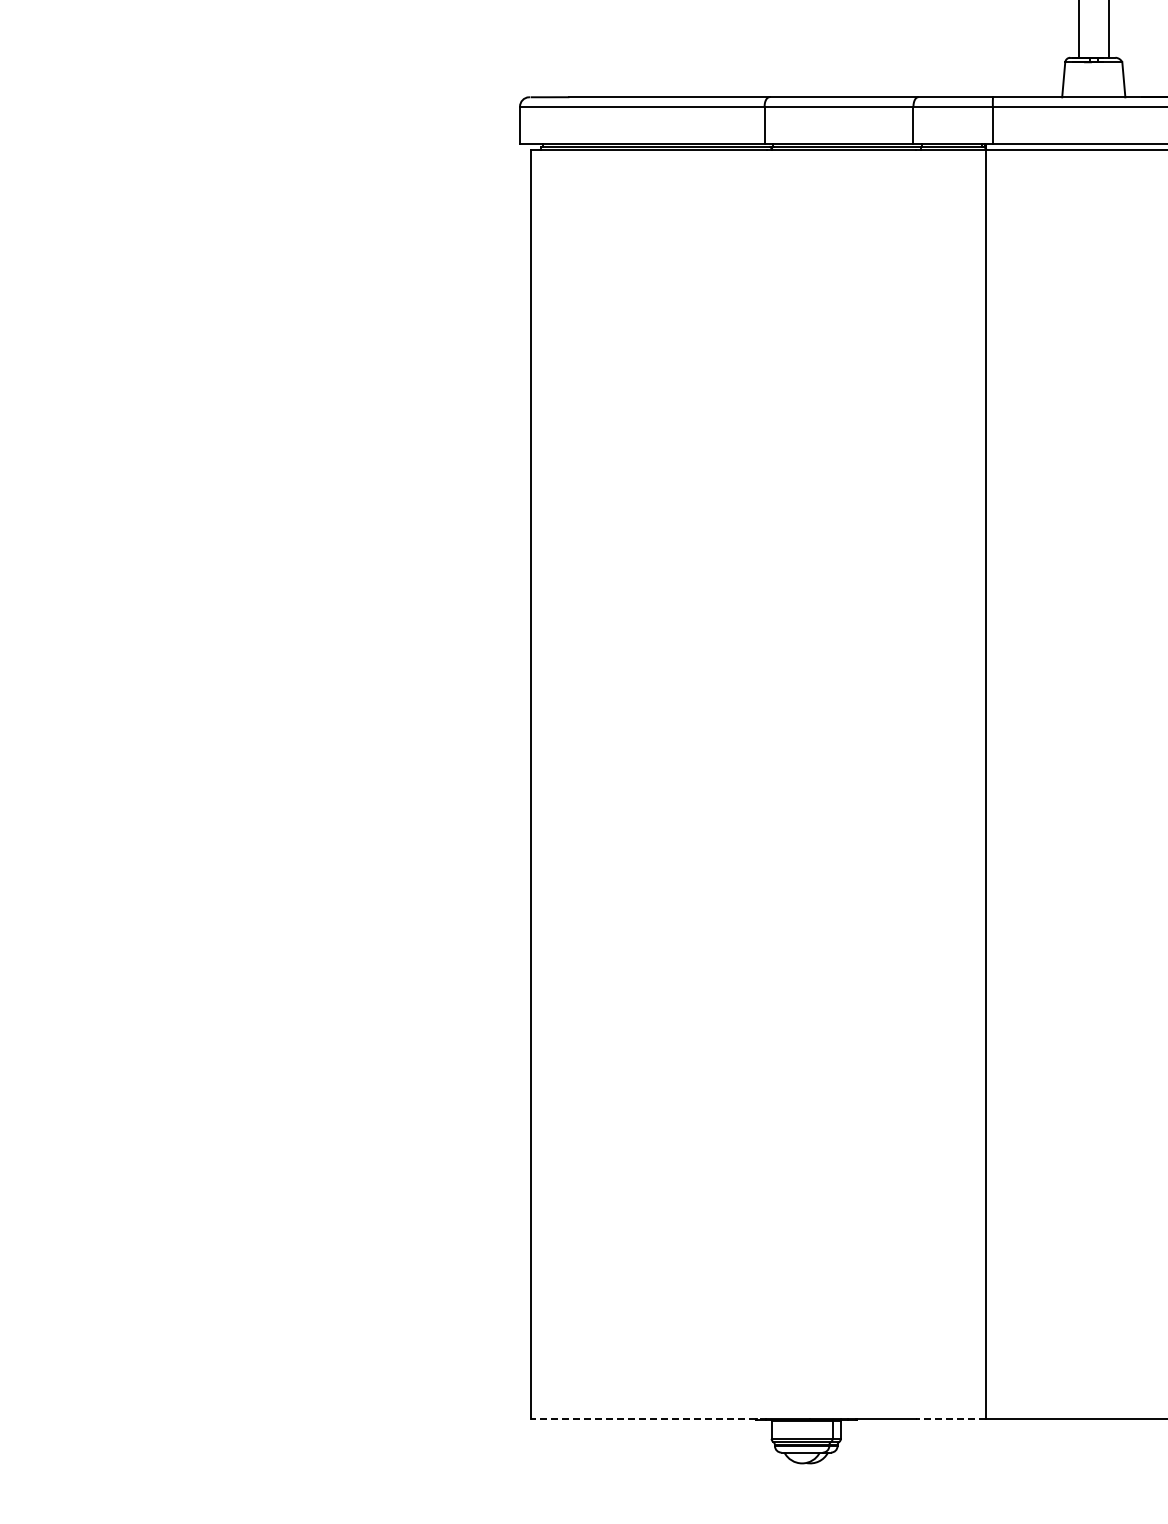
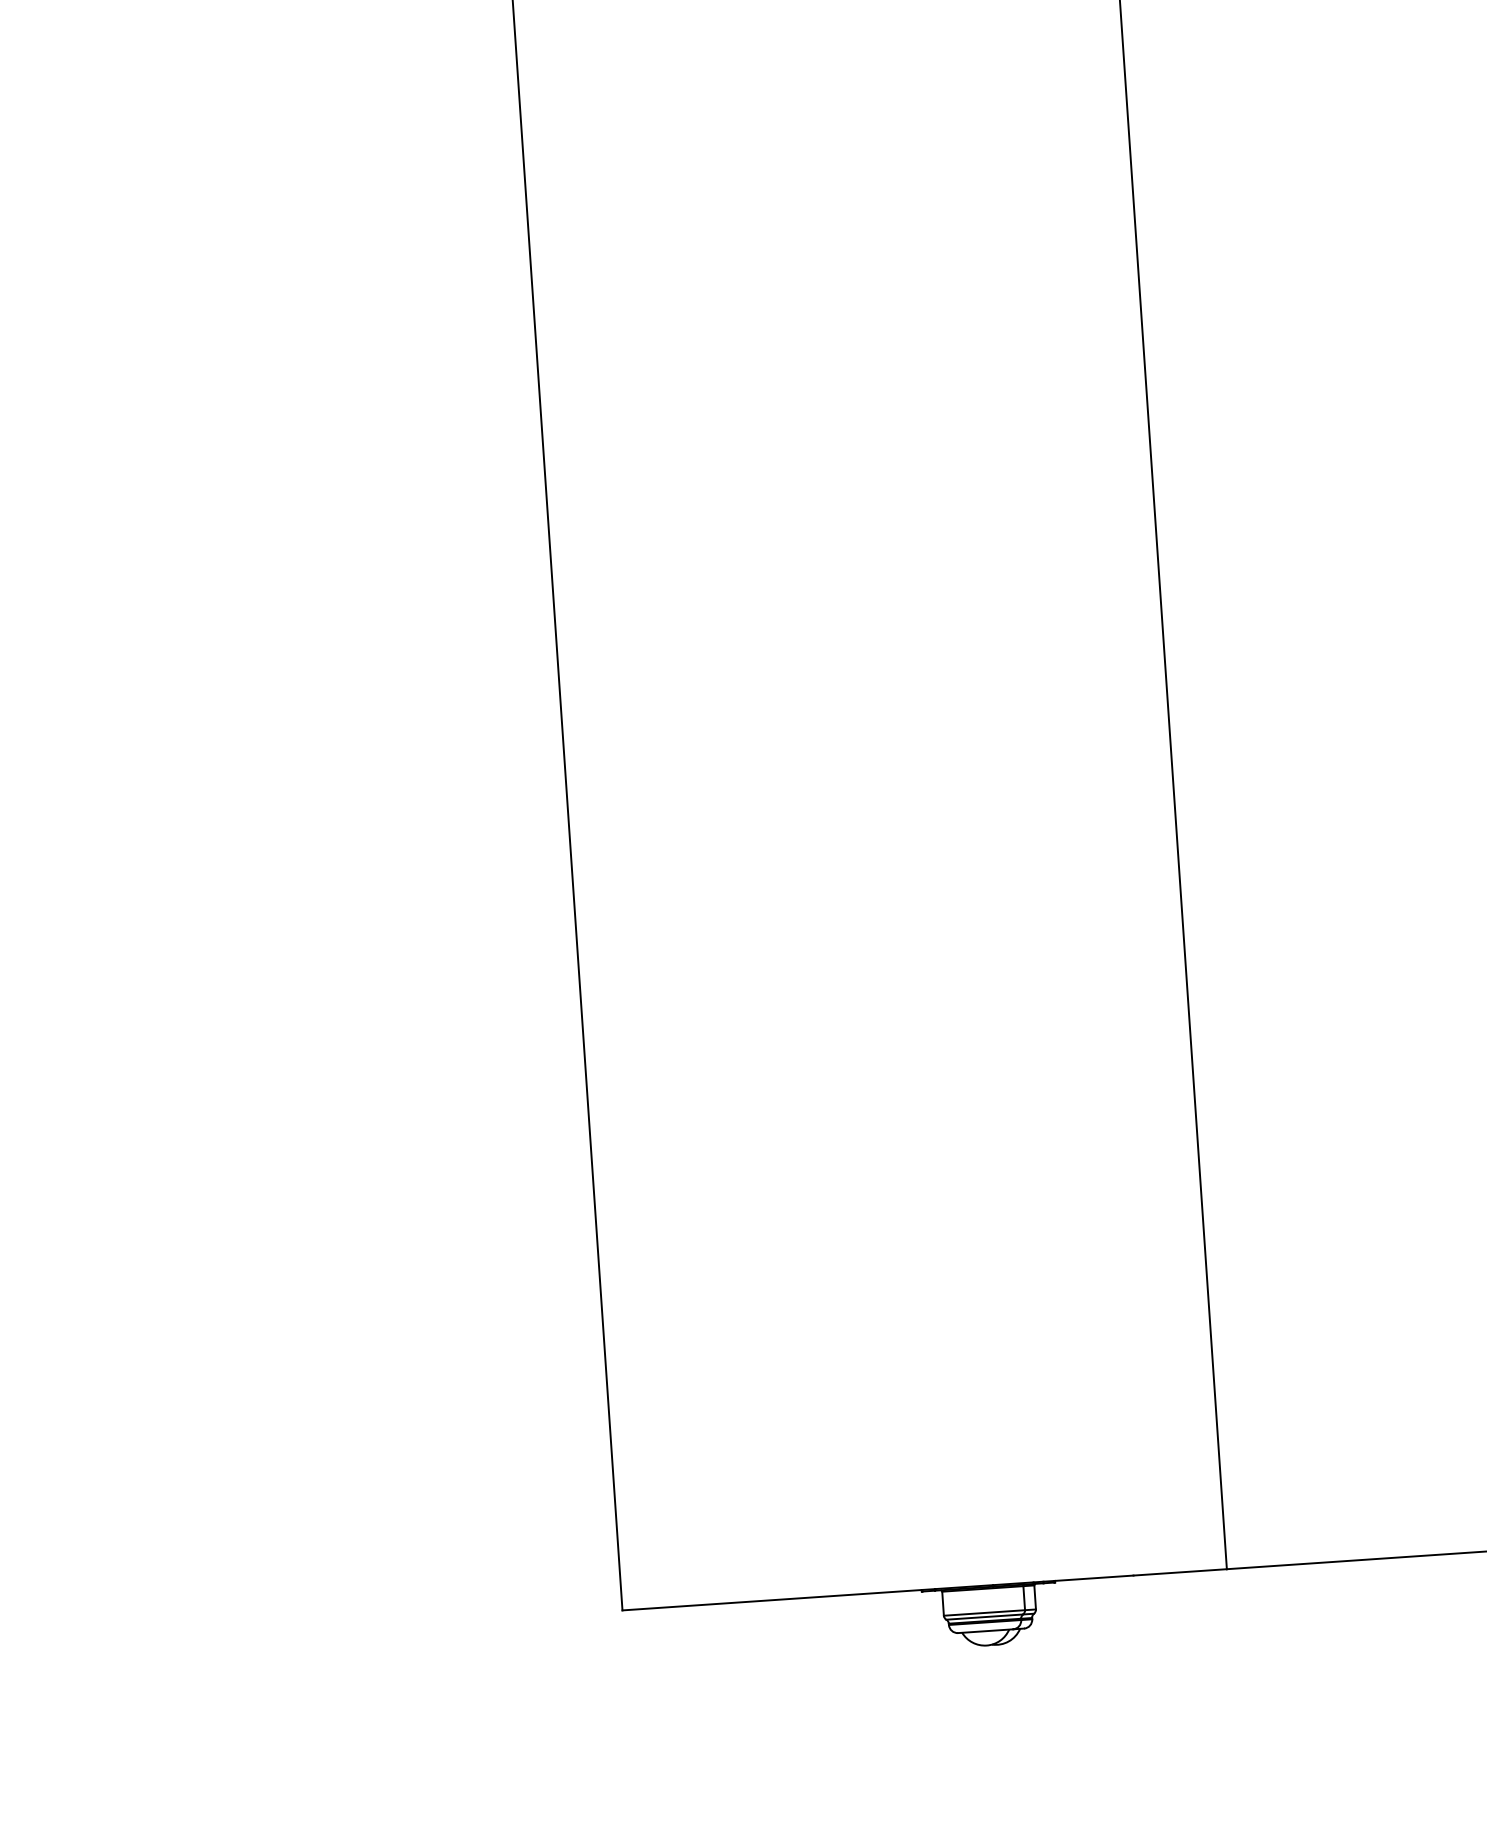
line: (649, 1418) -> (779, 1599), dashed -> solid
line: (950, 1418) -> (1179, 1572), dashed -> solid

